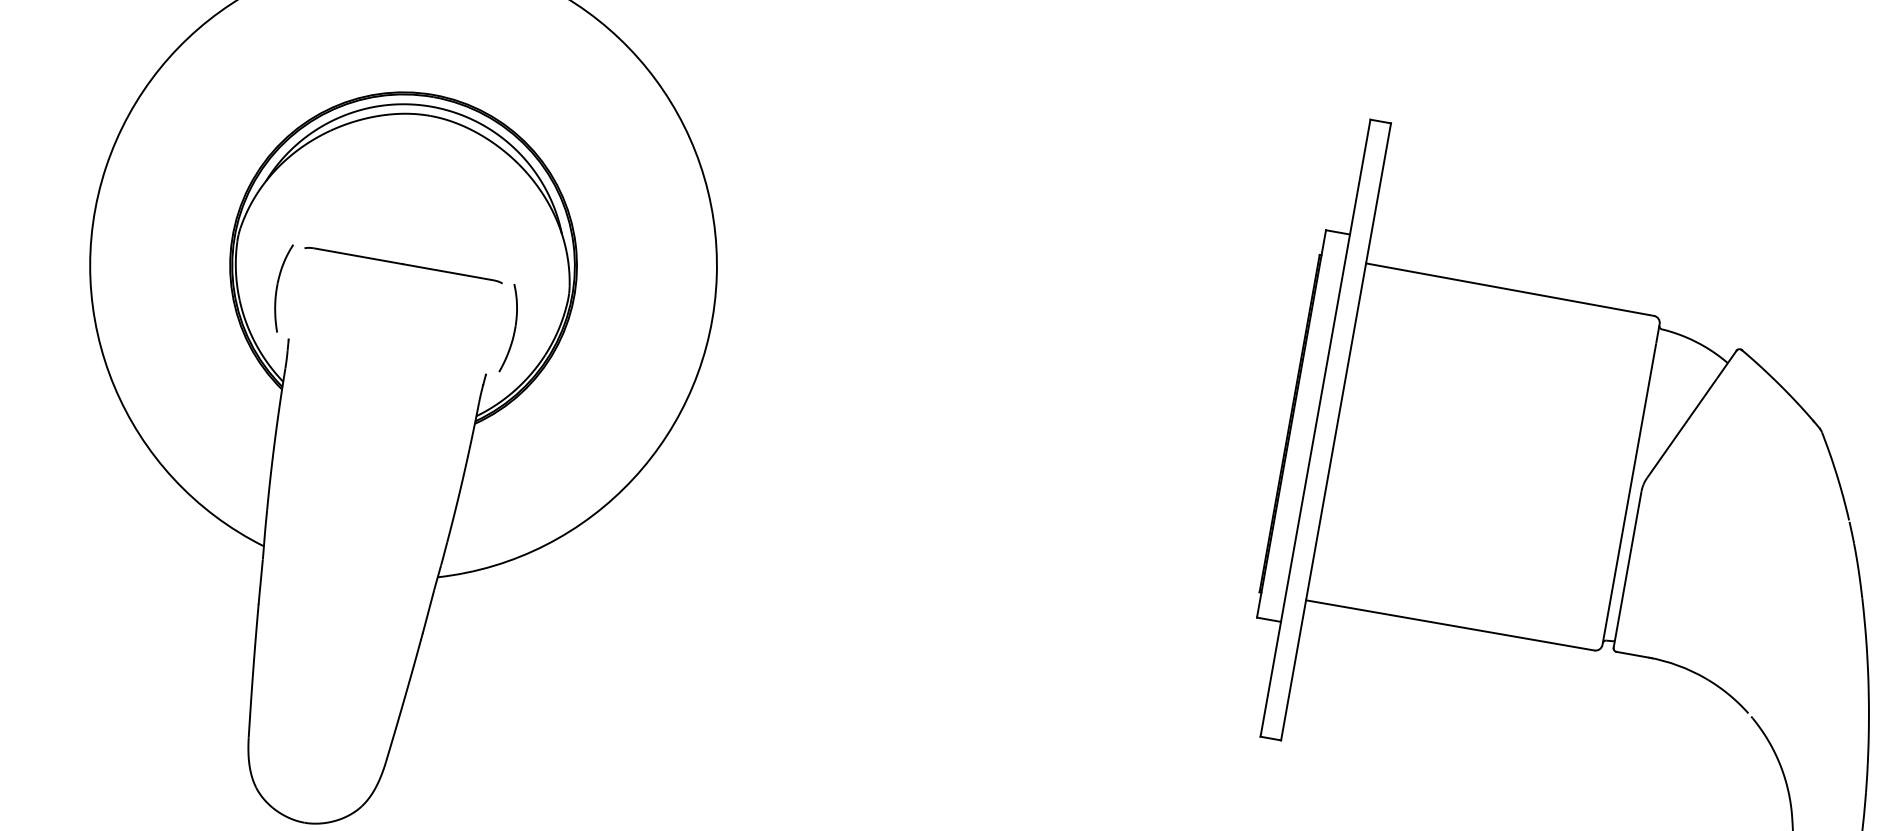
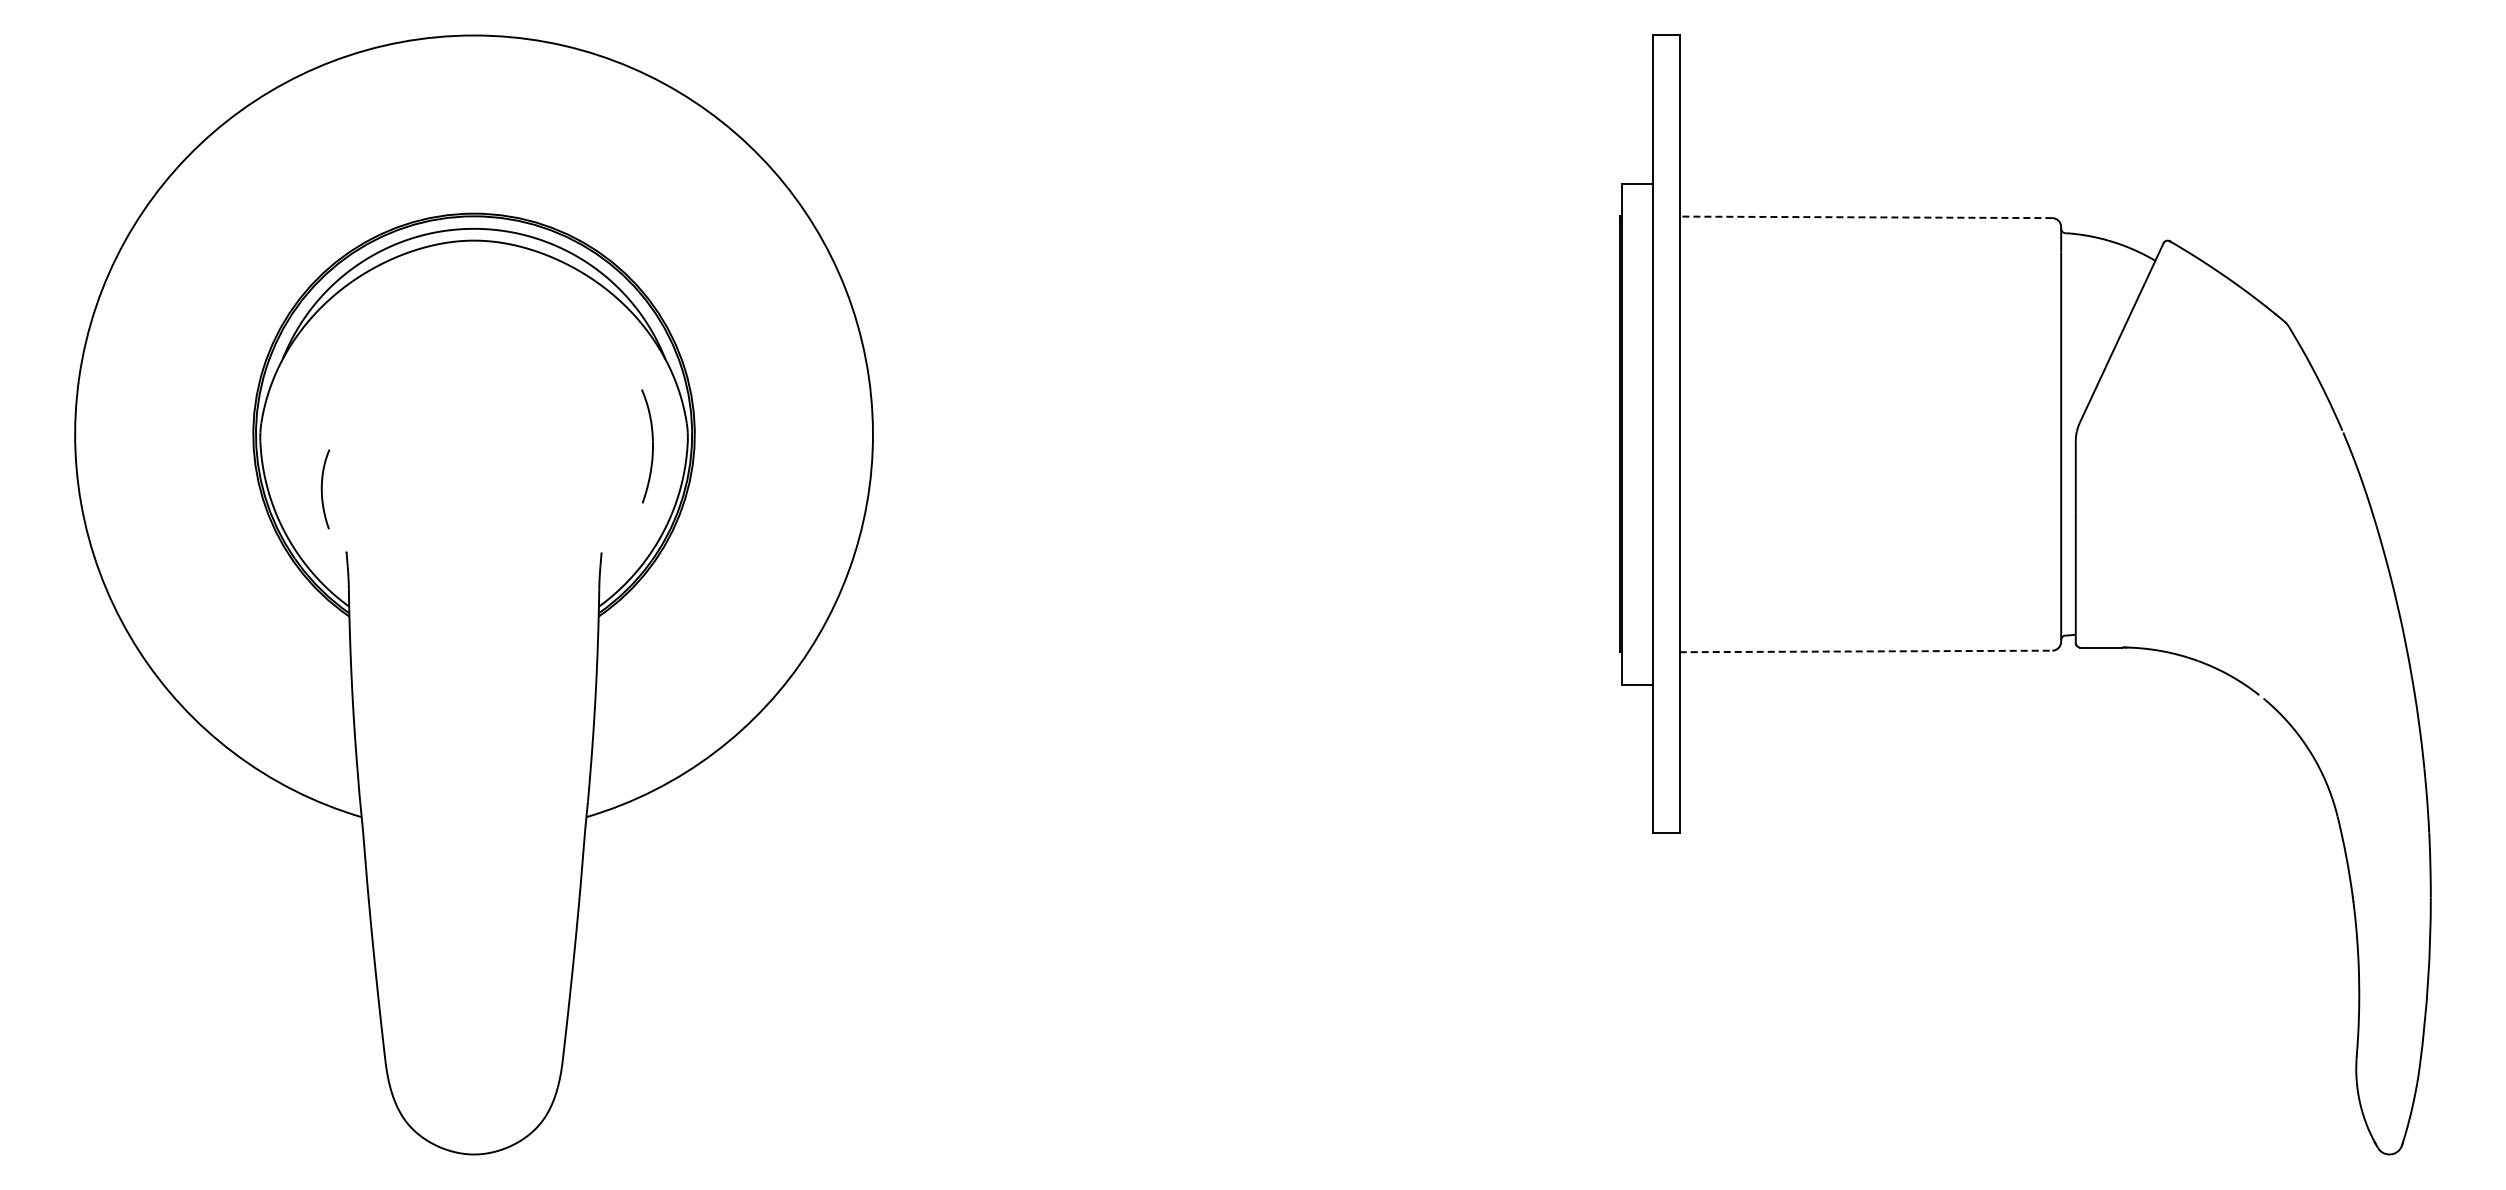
part: (404, 265) -> (474, 433), removed
part: (281, 287) -> (325, 489), size x0.7
line: (1509, 289) -> (1865, 217), solid -> dashed
part: (510, 328) -> (647, 446), moved
line: (1450, 625) -> (1866, 651), solid -> dashed

